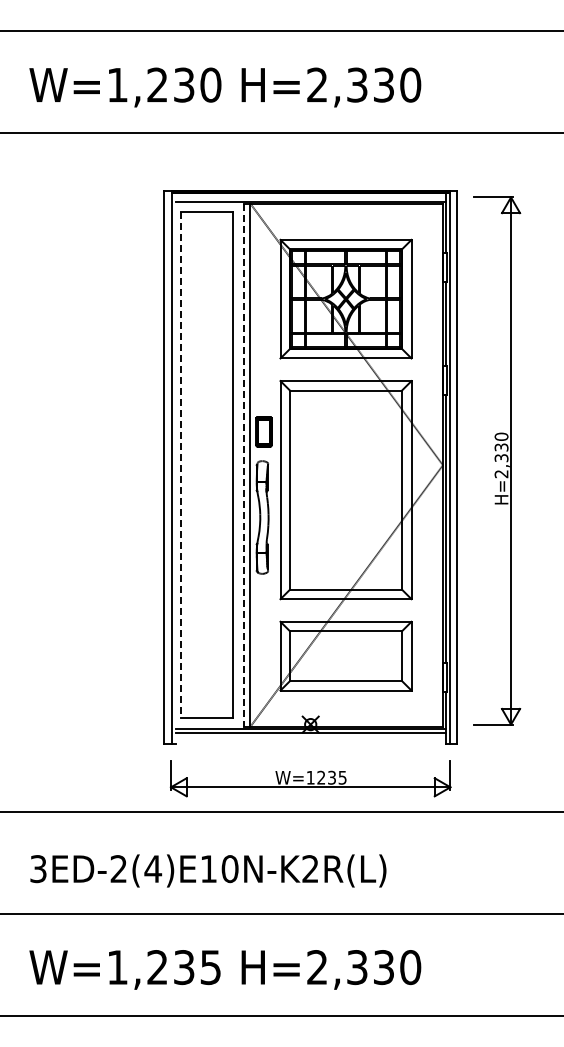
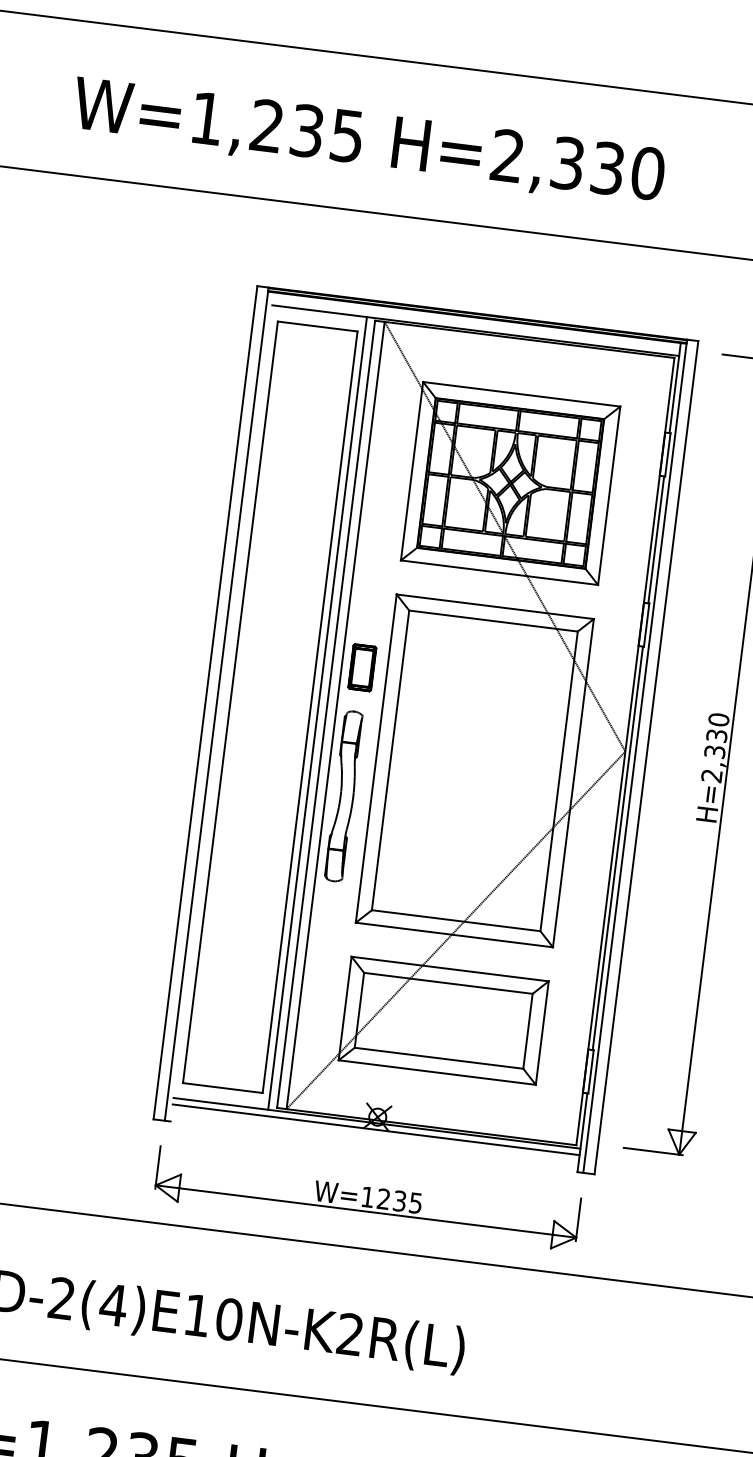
text: (210, 84) -> (346, 135), W=1,230 -> W=1,235
line: (180, 465) -> (230, 702), dashed -> solid
line: (238, 465) -> (317, 713), added
line: (244, 465) -> (326, 714), dashed -> solid

